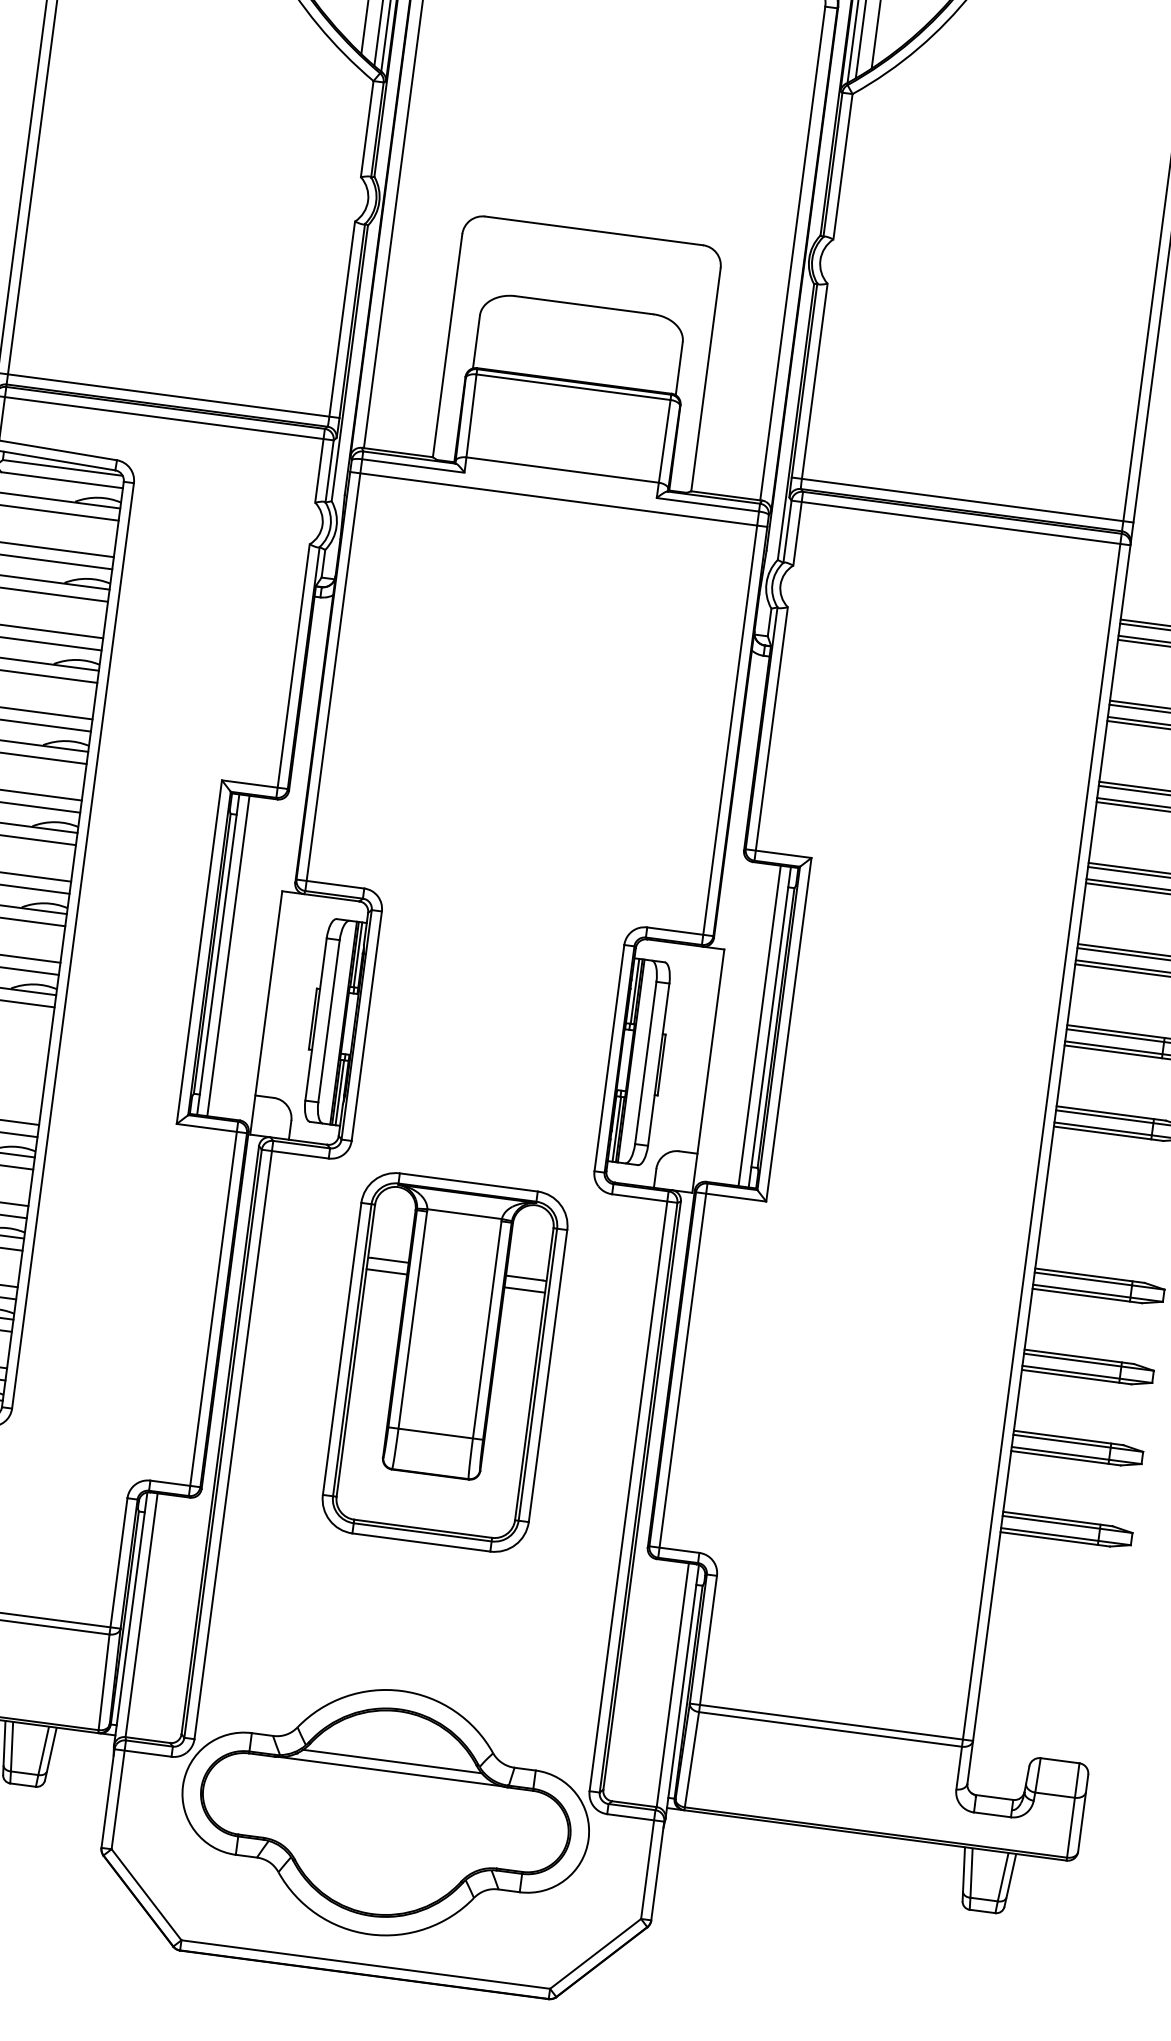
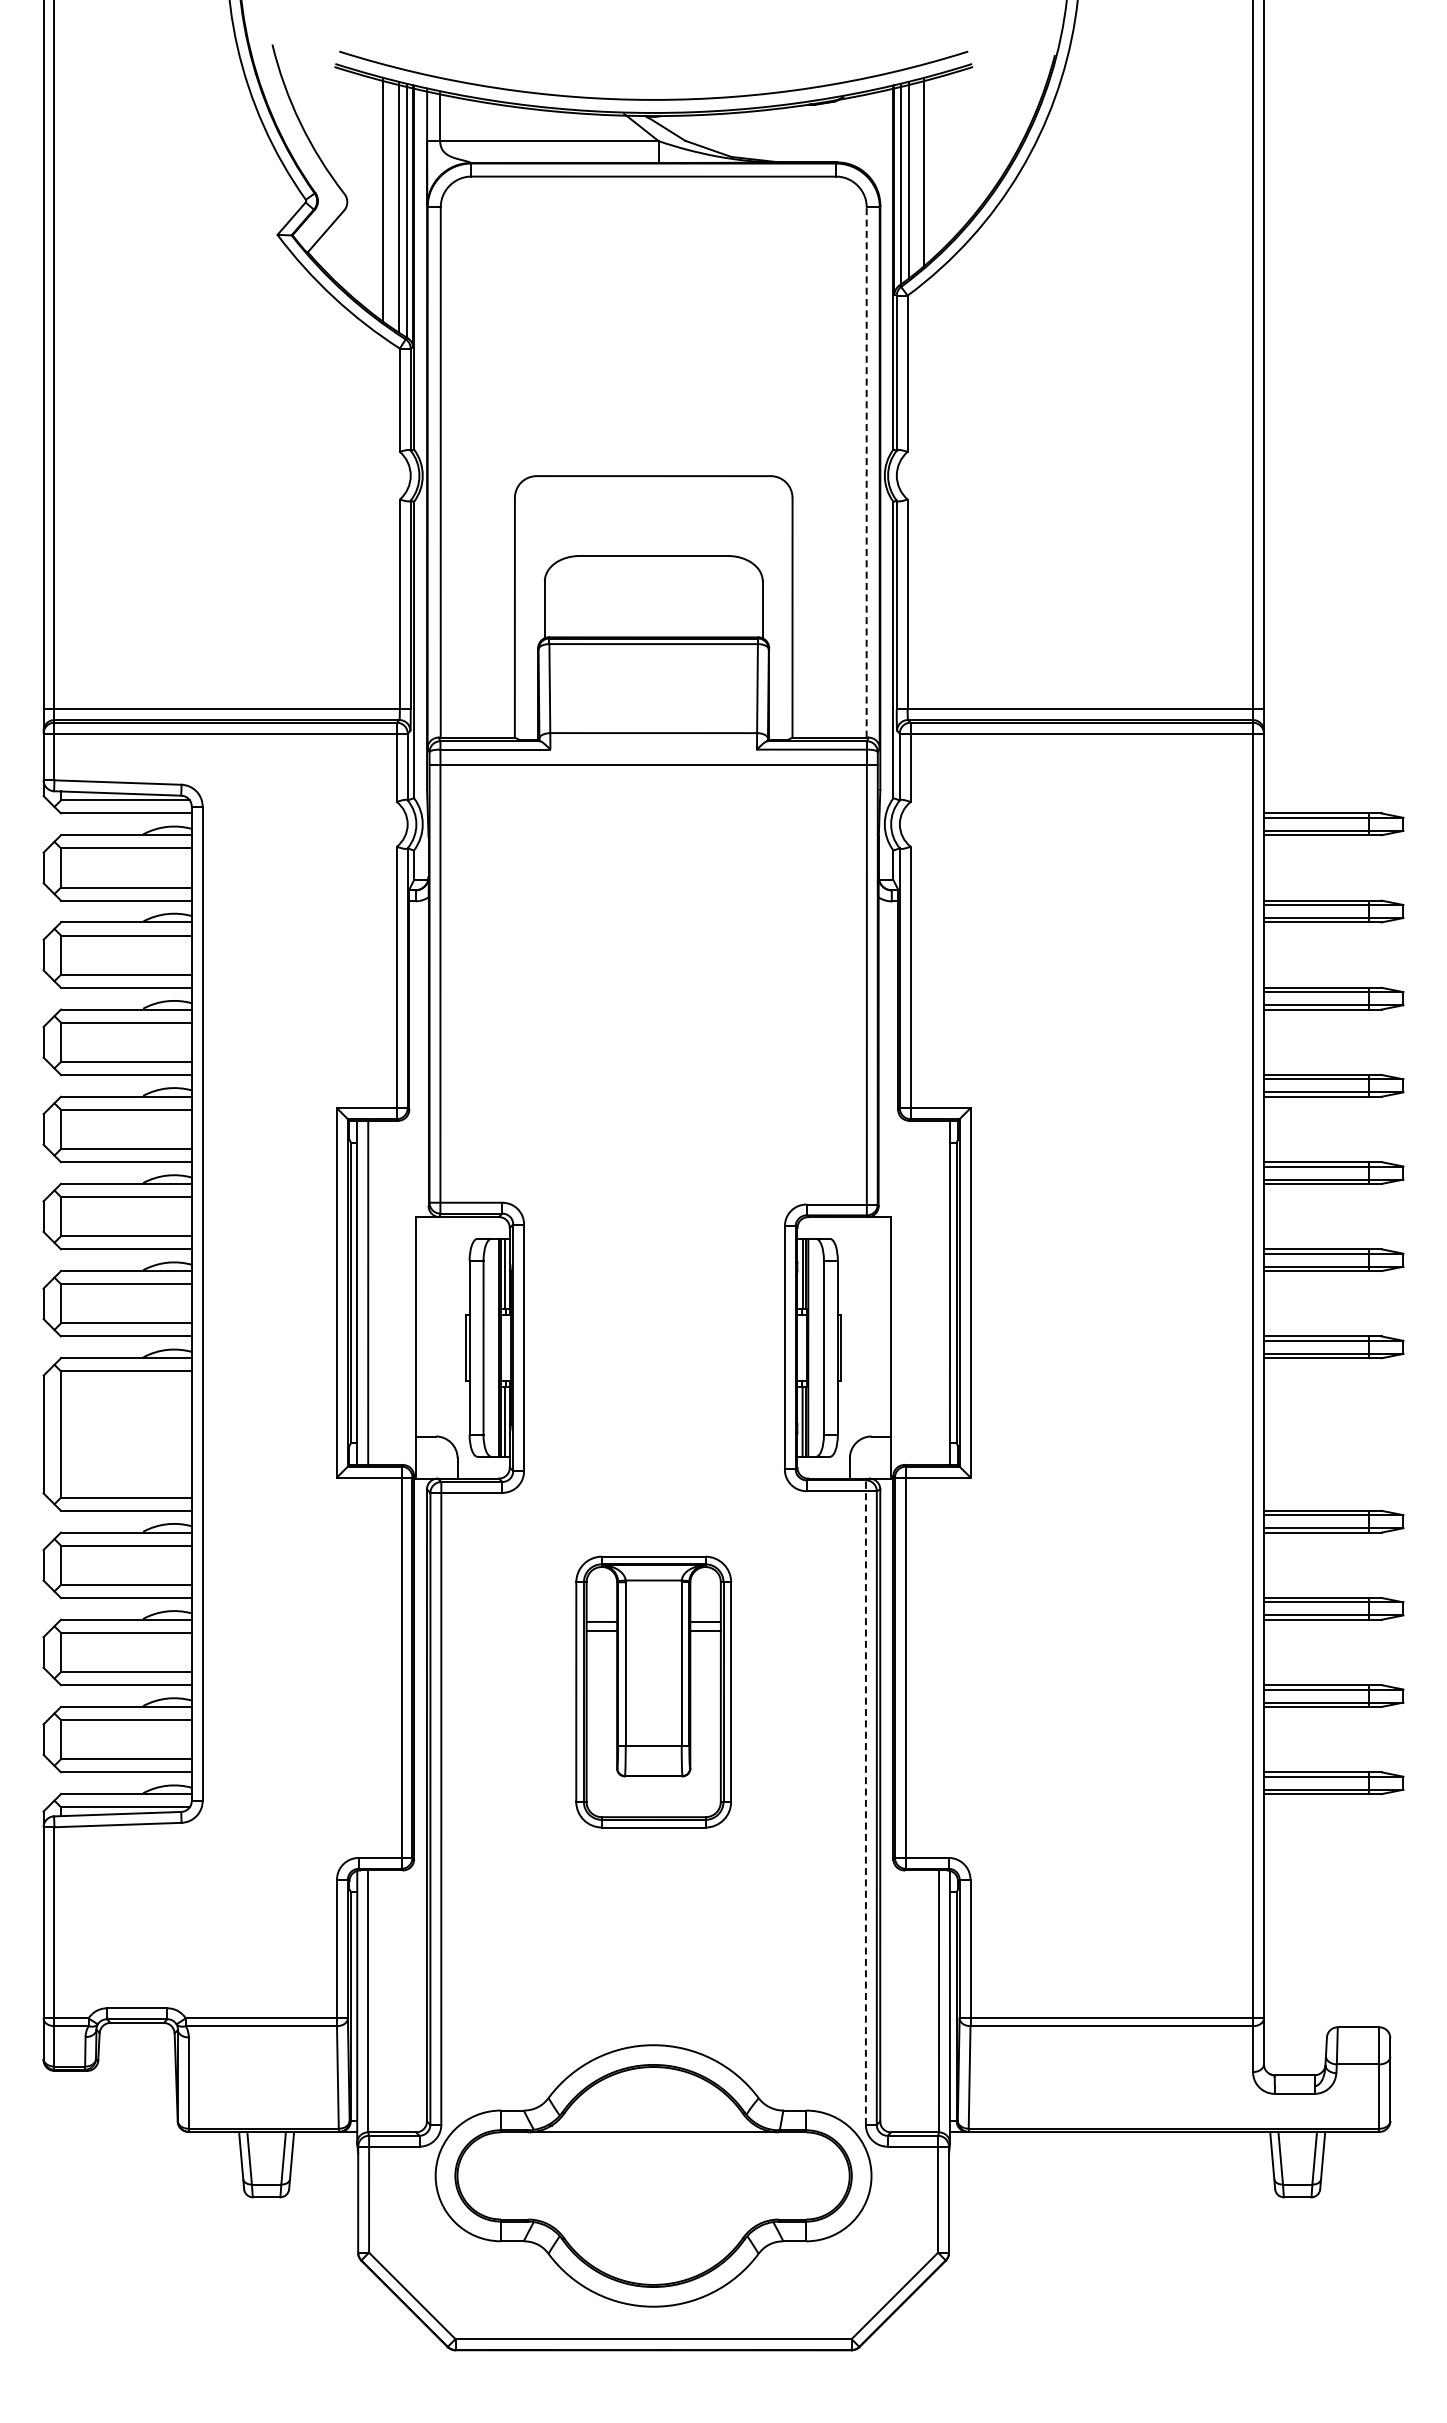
line: (792, 252) -> (866, 471), solid -> dashed
line: (760, 1025) -> (939, 1292), removed
part: (445, 1361) -> (653, 1691), size x0.7
line: (628, 1491) -> (865, 1802), solid -> dashed
line: (392, 1762) -> (653, 2121), removed

